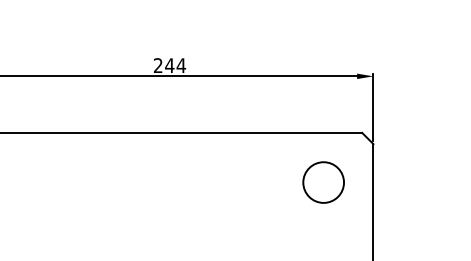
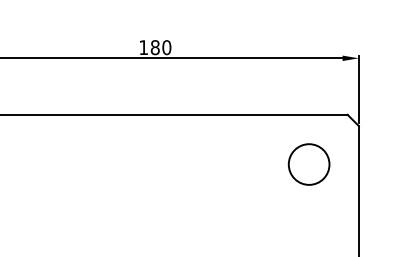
text: (169, 65) -> (154, 47), 244 -> 180

